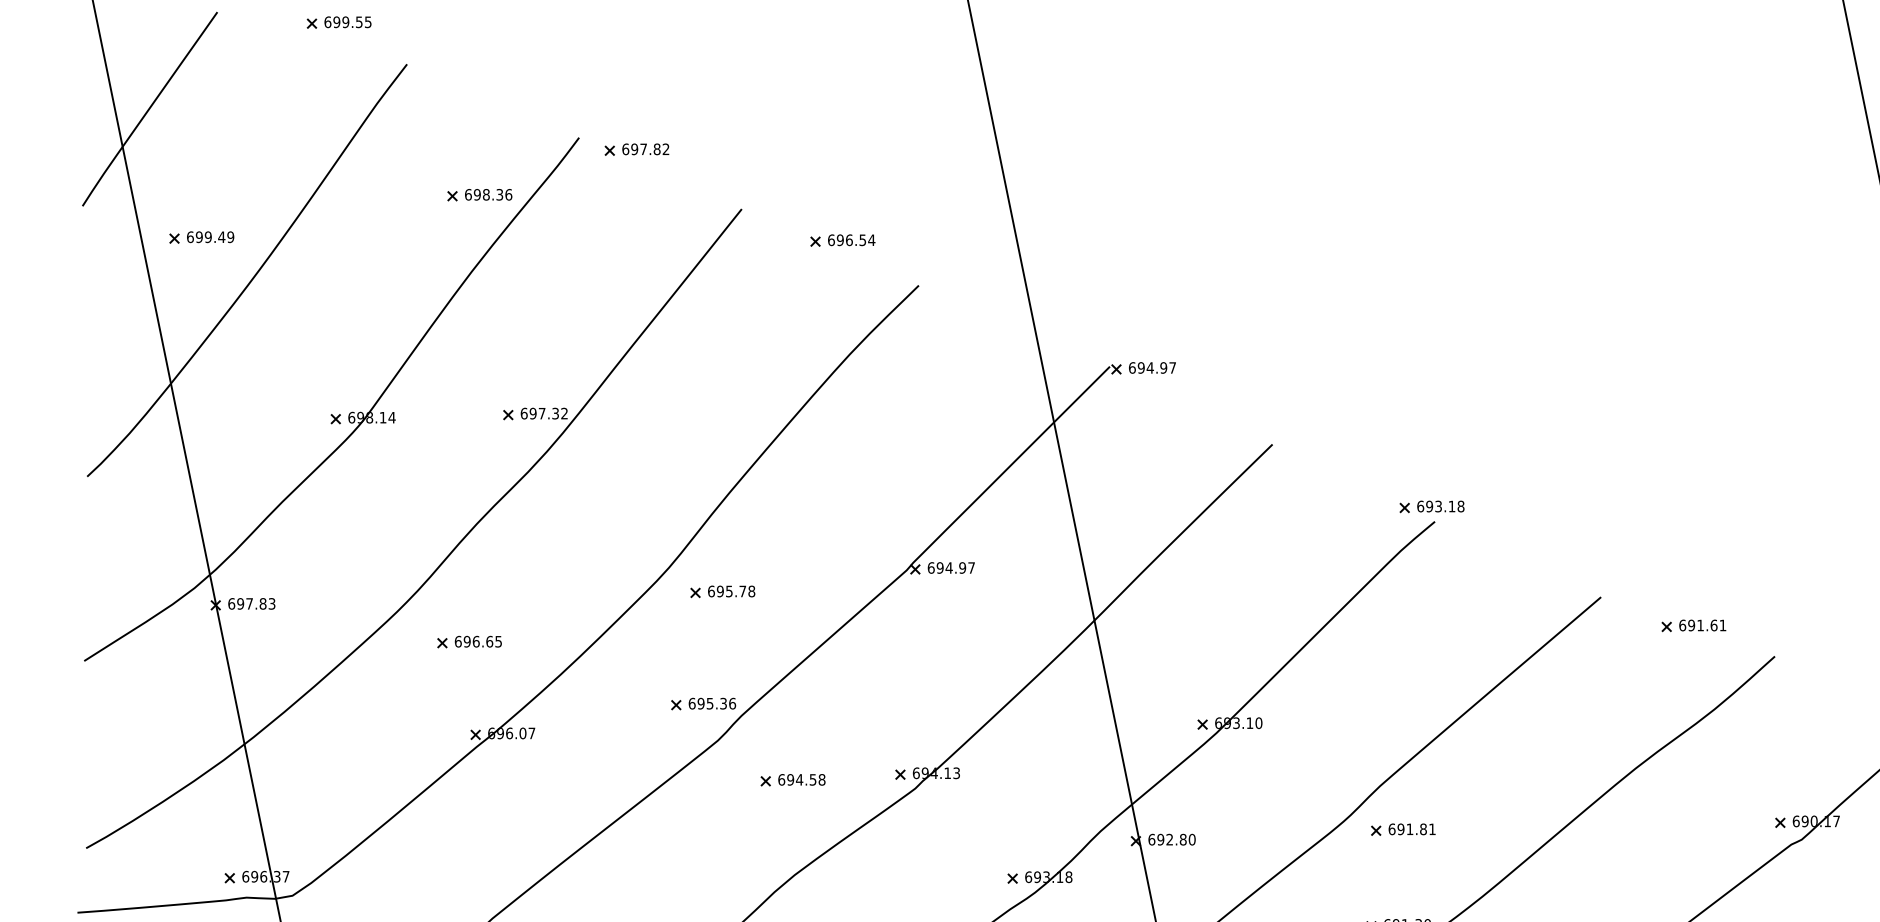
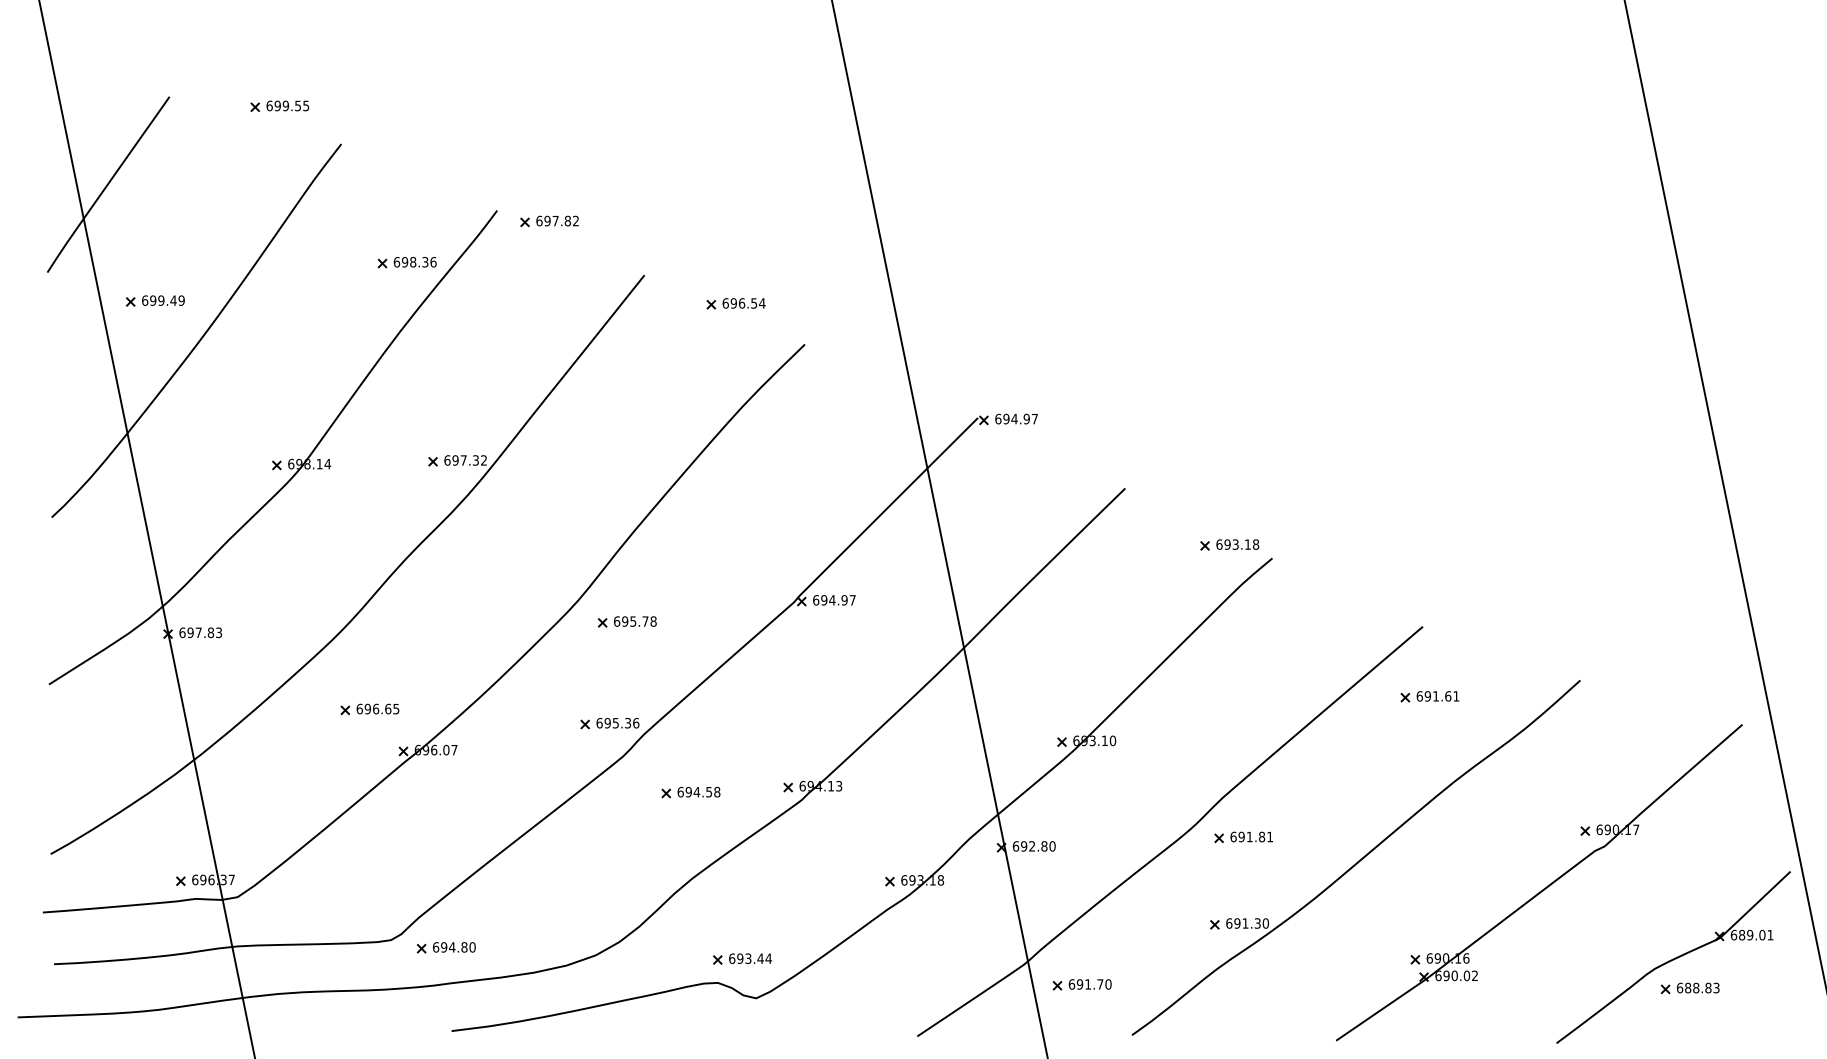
part: (1431, 506) -> (1229, 544), moved
part: (1693, 625) -> (1429, 696), moved
part: (469, 642) -> (369, 709), moved

